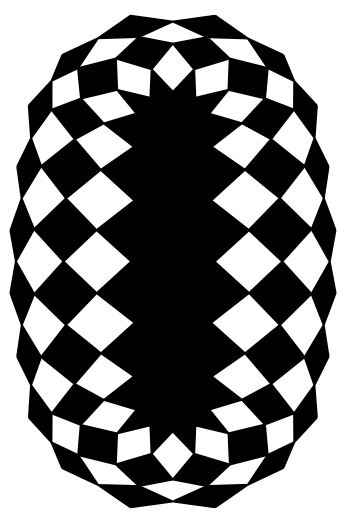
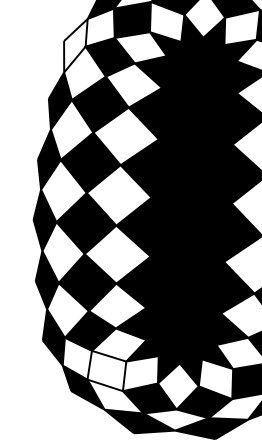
fill: (39, 109) -> (74, 45), removed
fill: (97, 444) -> (106, 370), removed

